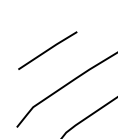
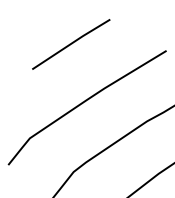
line: (47, 50) -> (71, 44), moved

